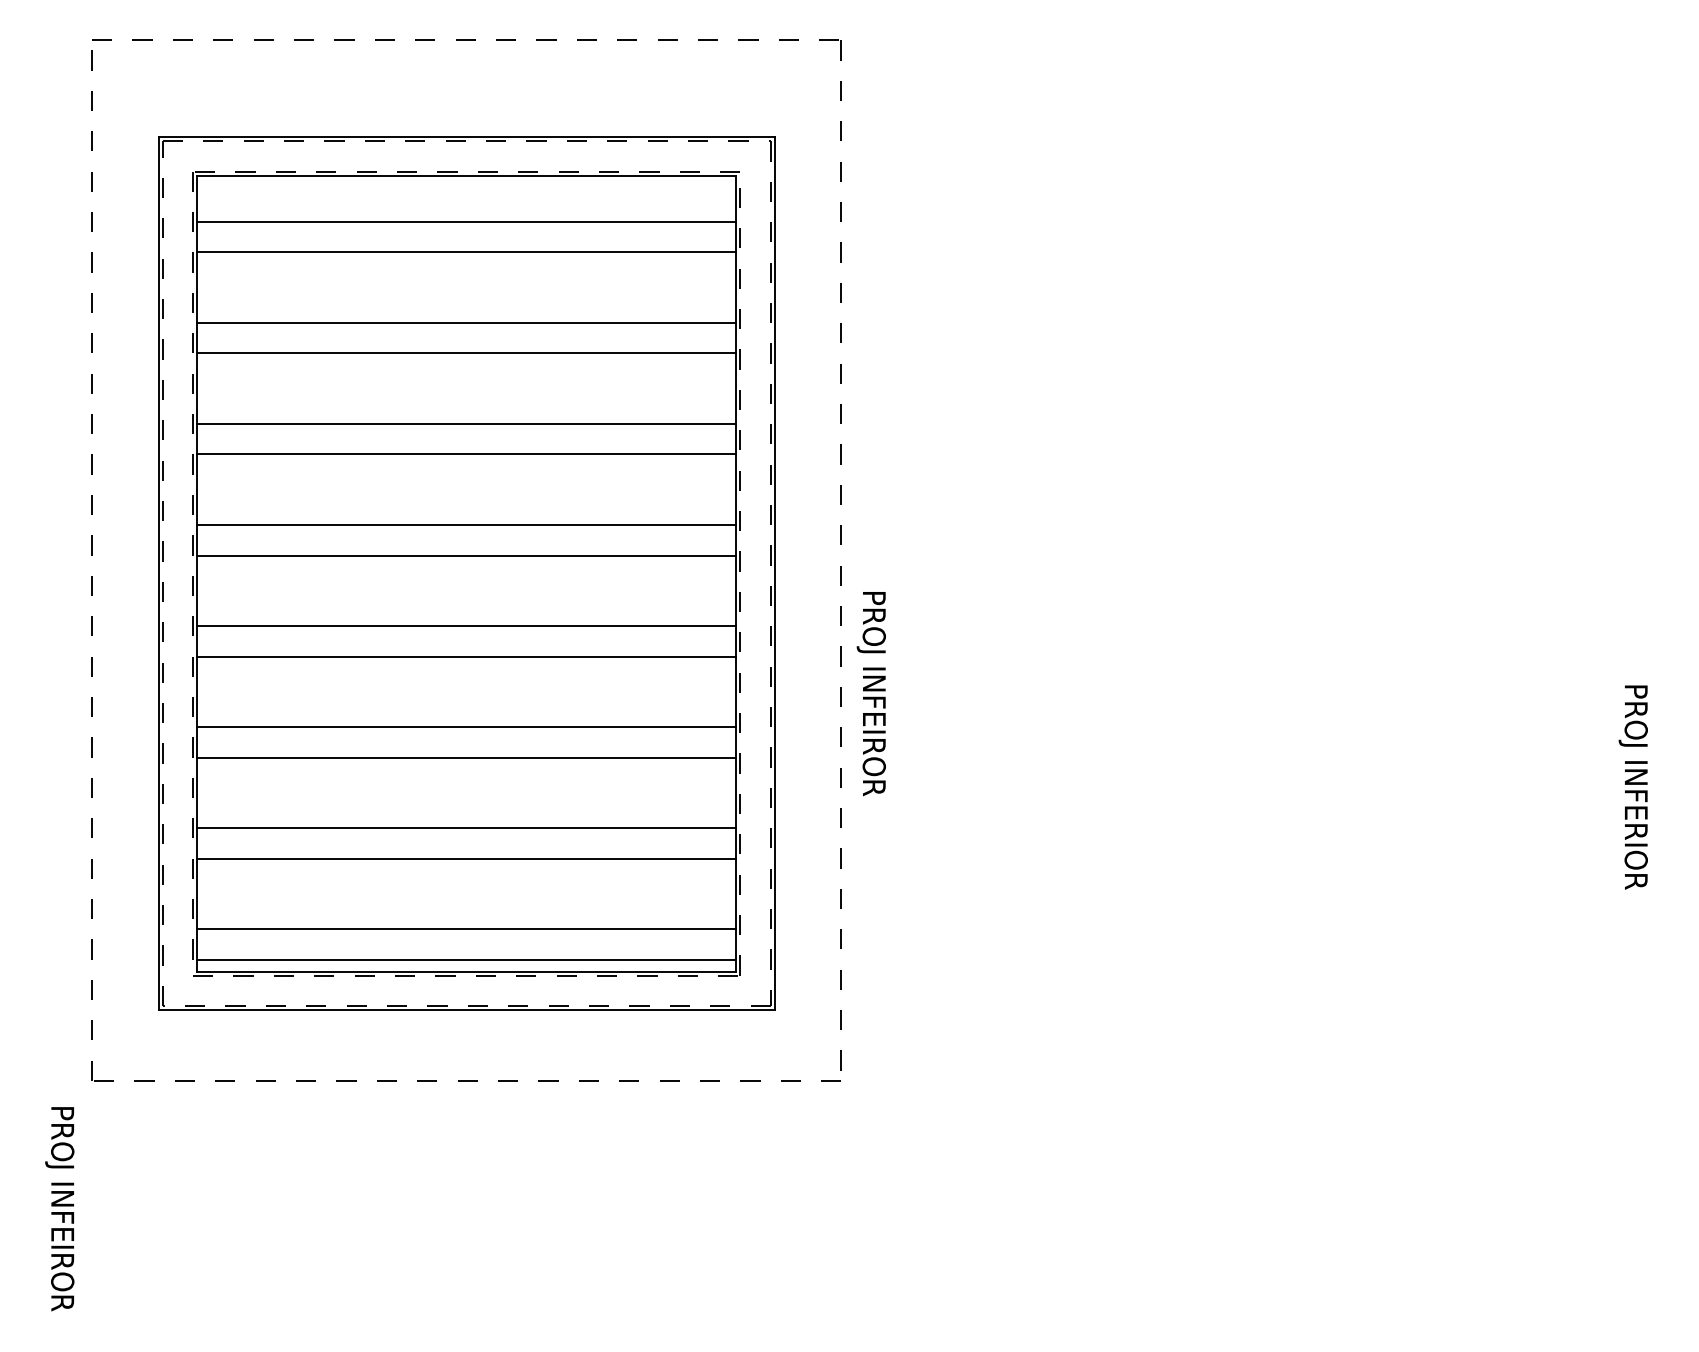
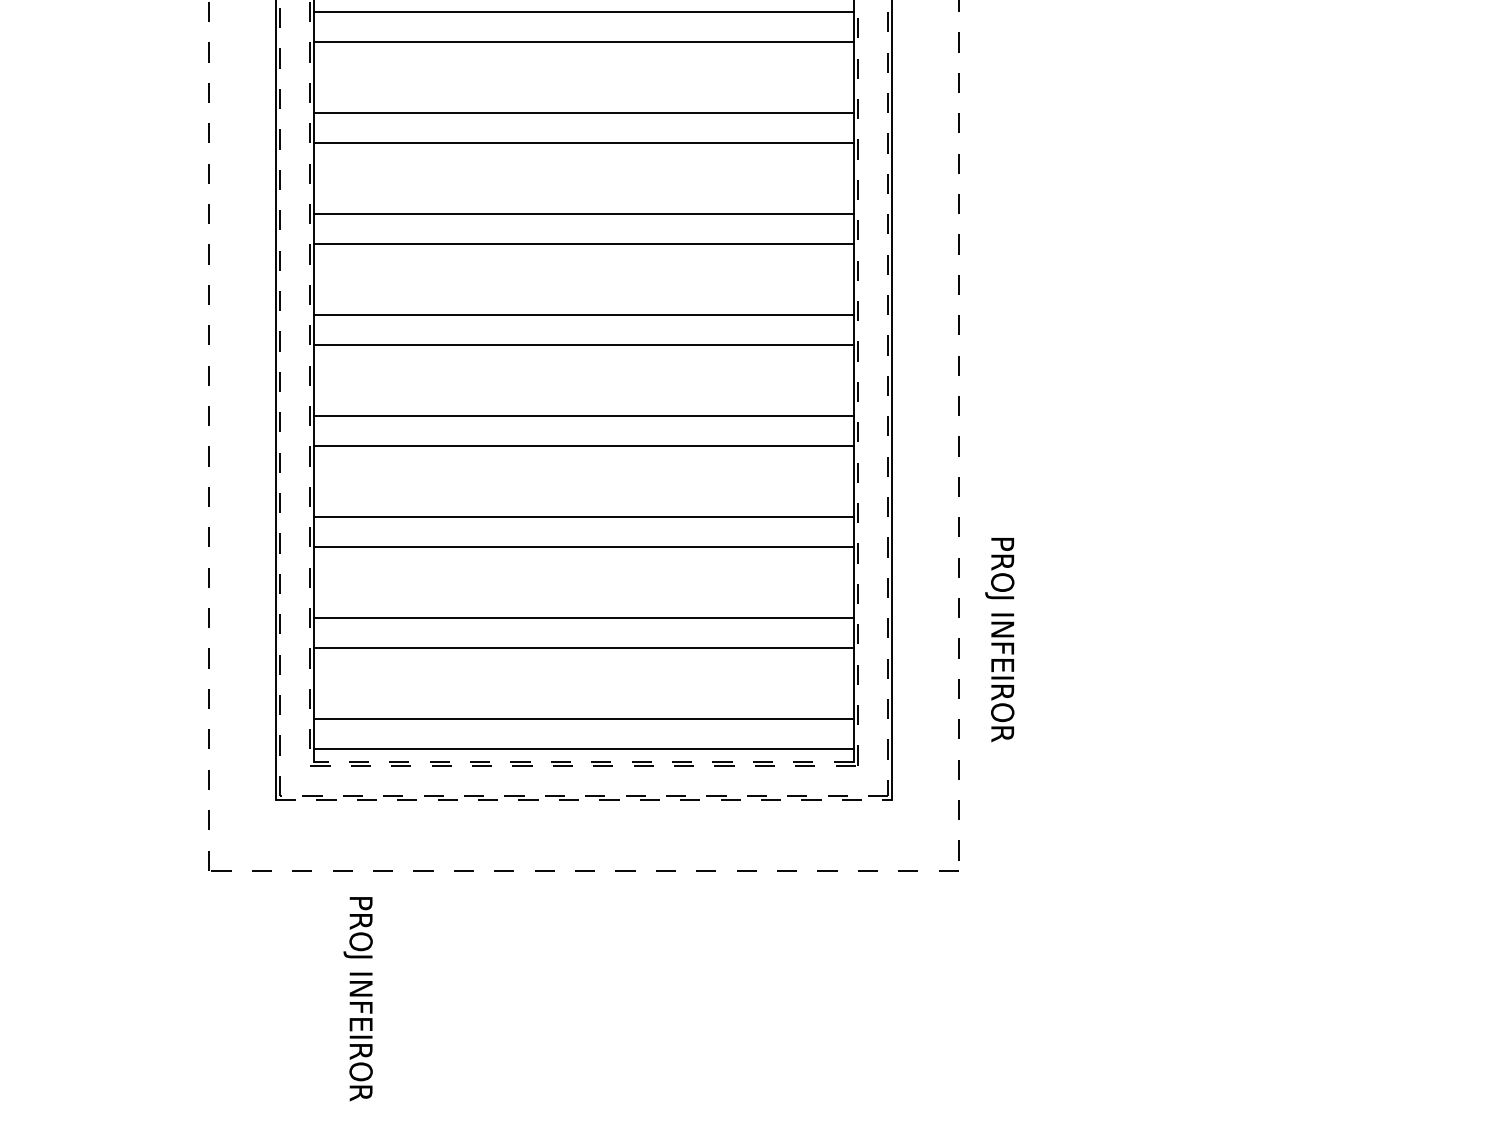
text: (870, 694) -> (998, 640), moved
line: (466, 971) -> (583, 761), solid -> dashed
line: (467, 1010) -> (584, 800), solid -> dashed
text: (59, 1209) -> (357, 999), moved

